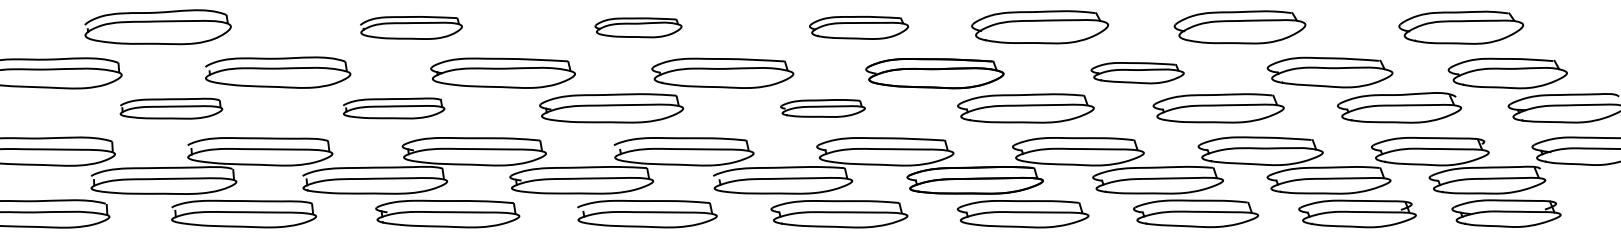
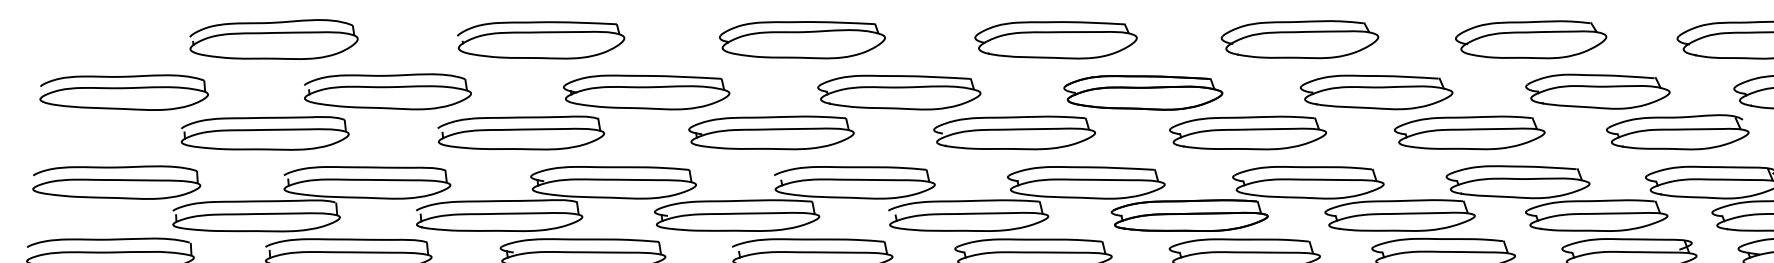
part: (157, 27) -> (273, 39), moved
part: (411, 27) -> (541, 39), size x1.43
part: (638, 27) -> (802, 39), size x1.67
part: (858, 27) -> (1055, 39), size x1.43
part: (1039, 27) -> (1299, 39), moved
part: (1239, 27) -> (1530, 39), moved
part: (1137, 72) -> (1376, 91), size x1.43
part: (171, 108) -> (265, 133), size x1.43
part: (393, 108) -> (520, 133), size x1.43
part: (822, 108) -> (1014, 133), size x1.67

